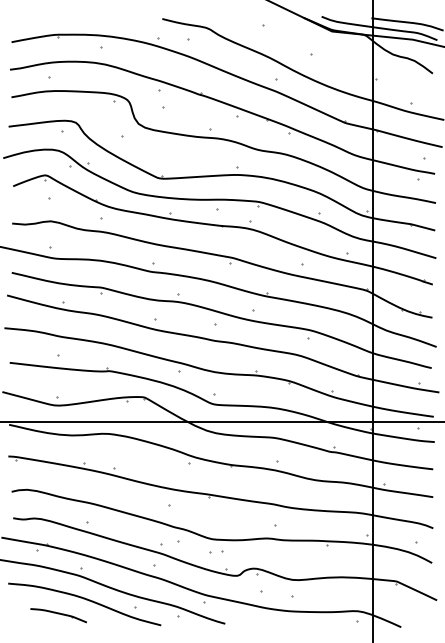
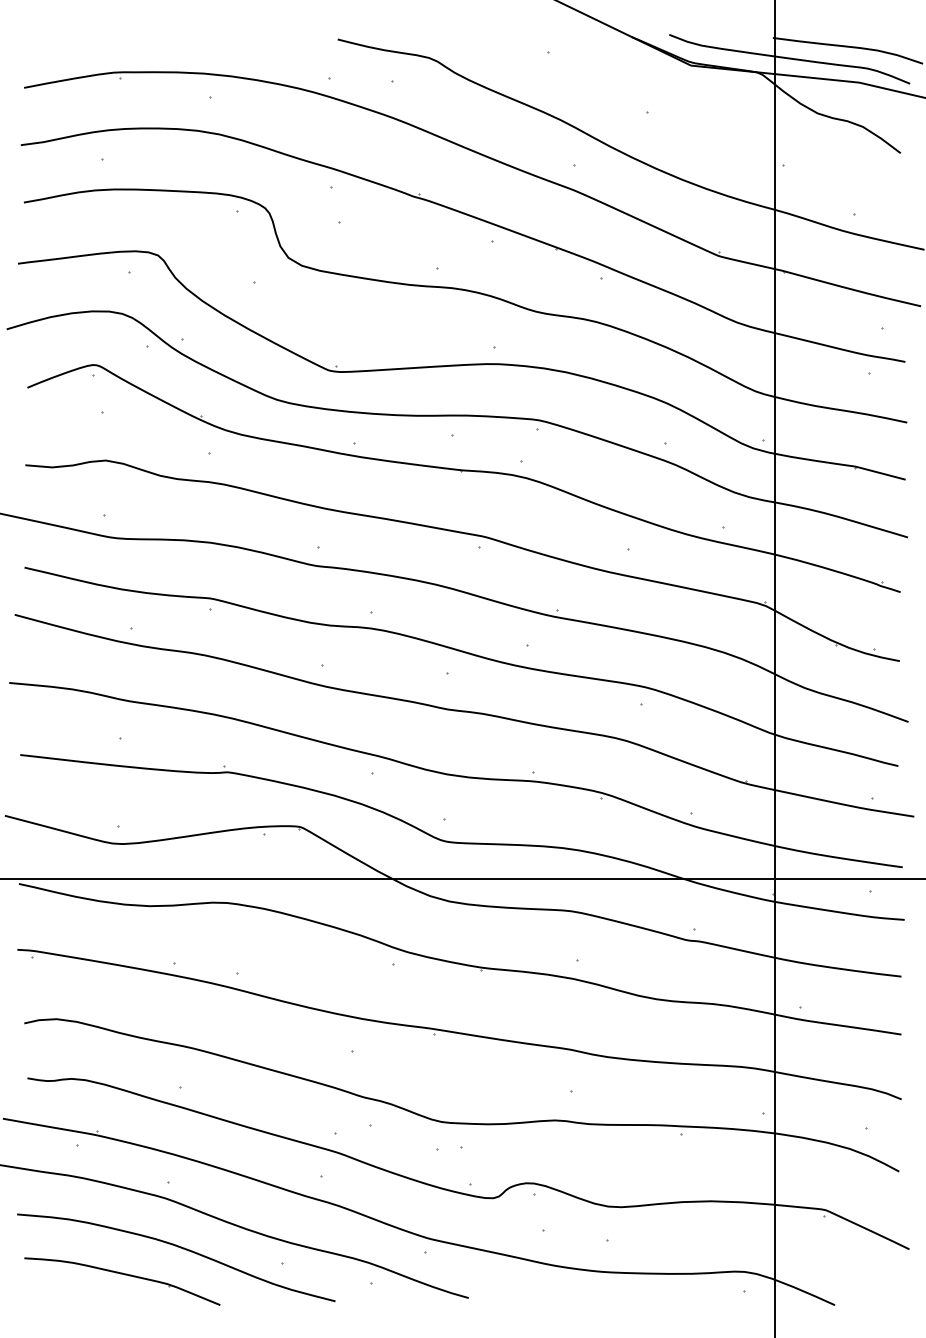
part: (58, 615) -> (121, 1280), size x1.67

